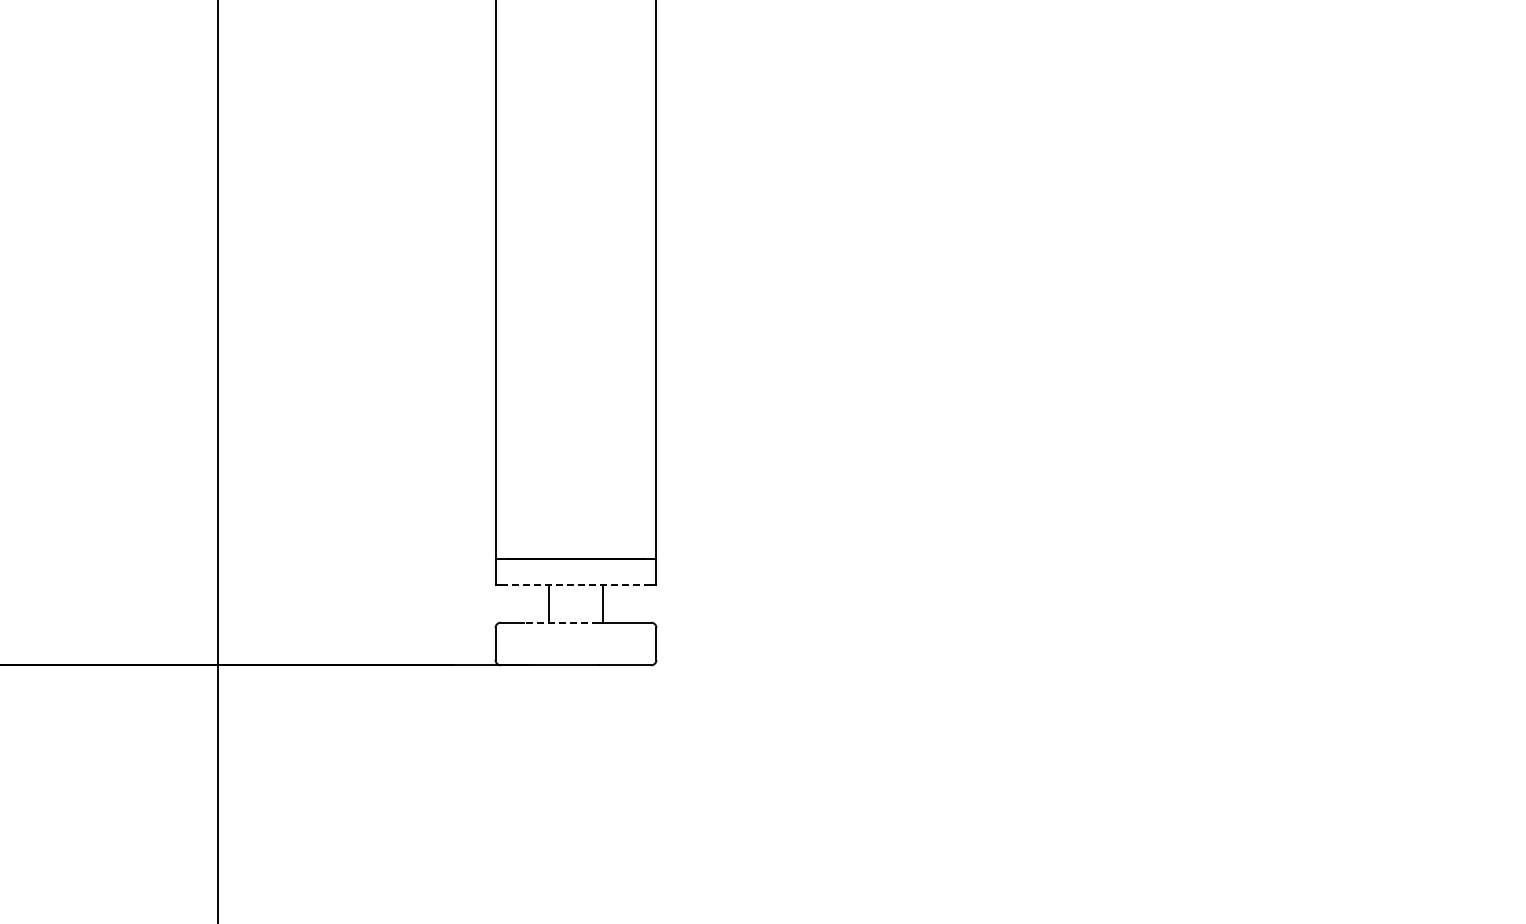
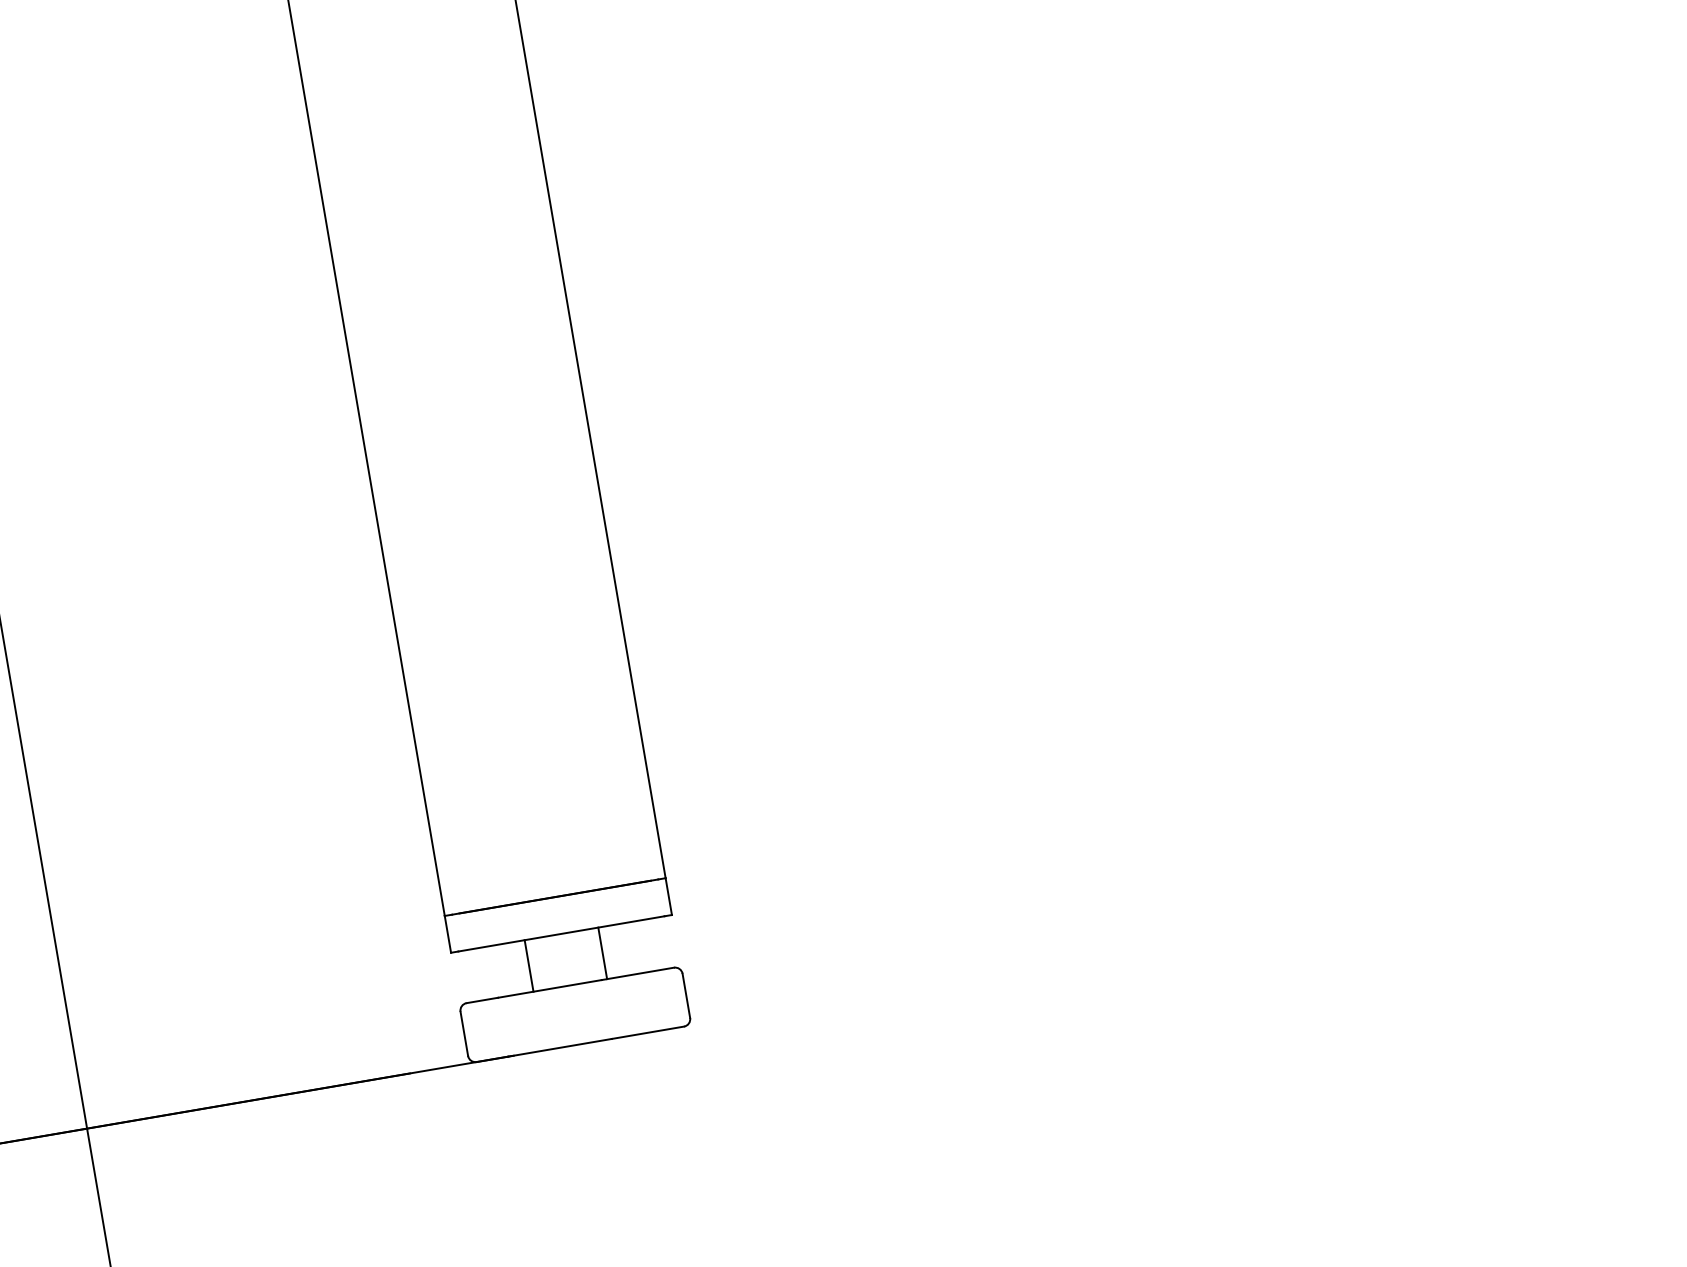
line: (576, 585) -> (562, 934), dashed -> solid
line: (561, 622) -> (550, 988), dashed -> solid

